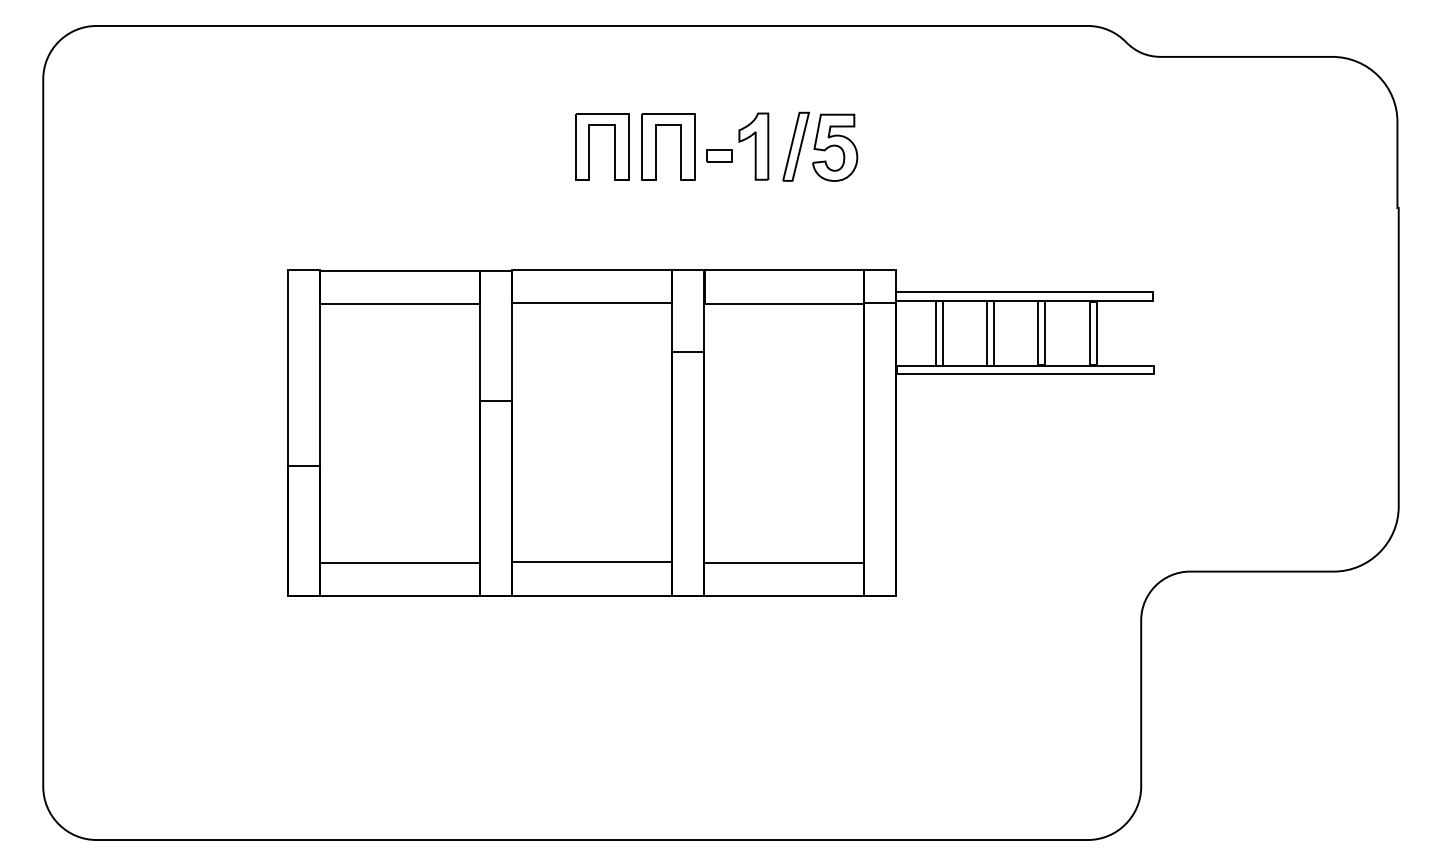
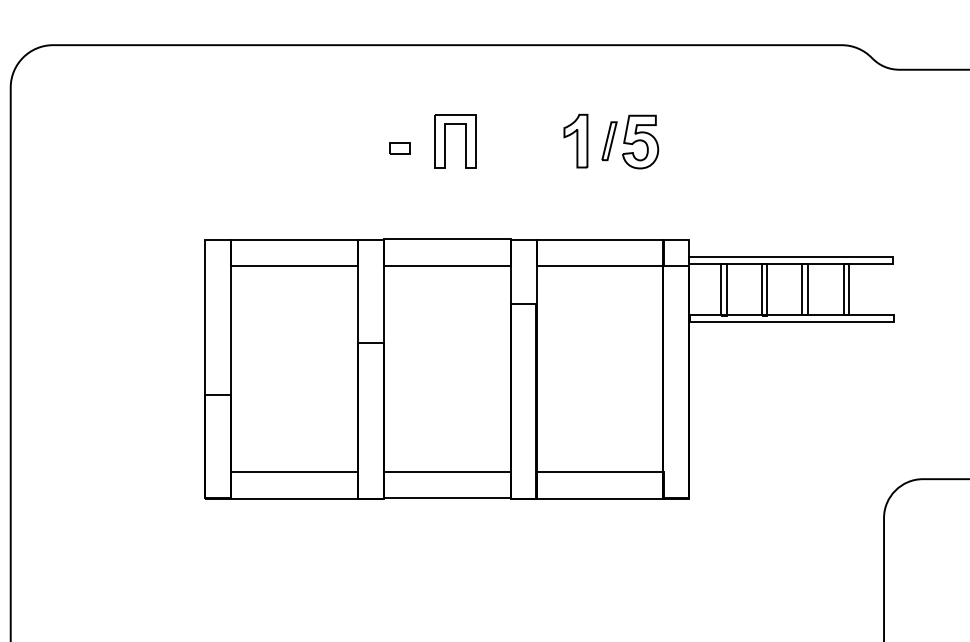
part: (656, 146) -> (498, 141), removed
part: (795, 146) -> (609, 141), size x0.7
part: (719, 155) -> (400, 148), moved

